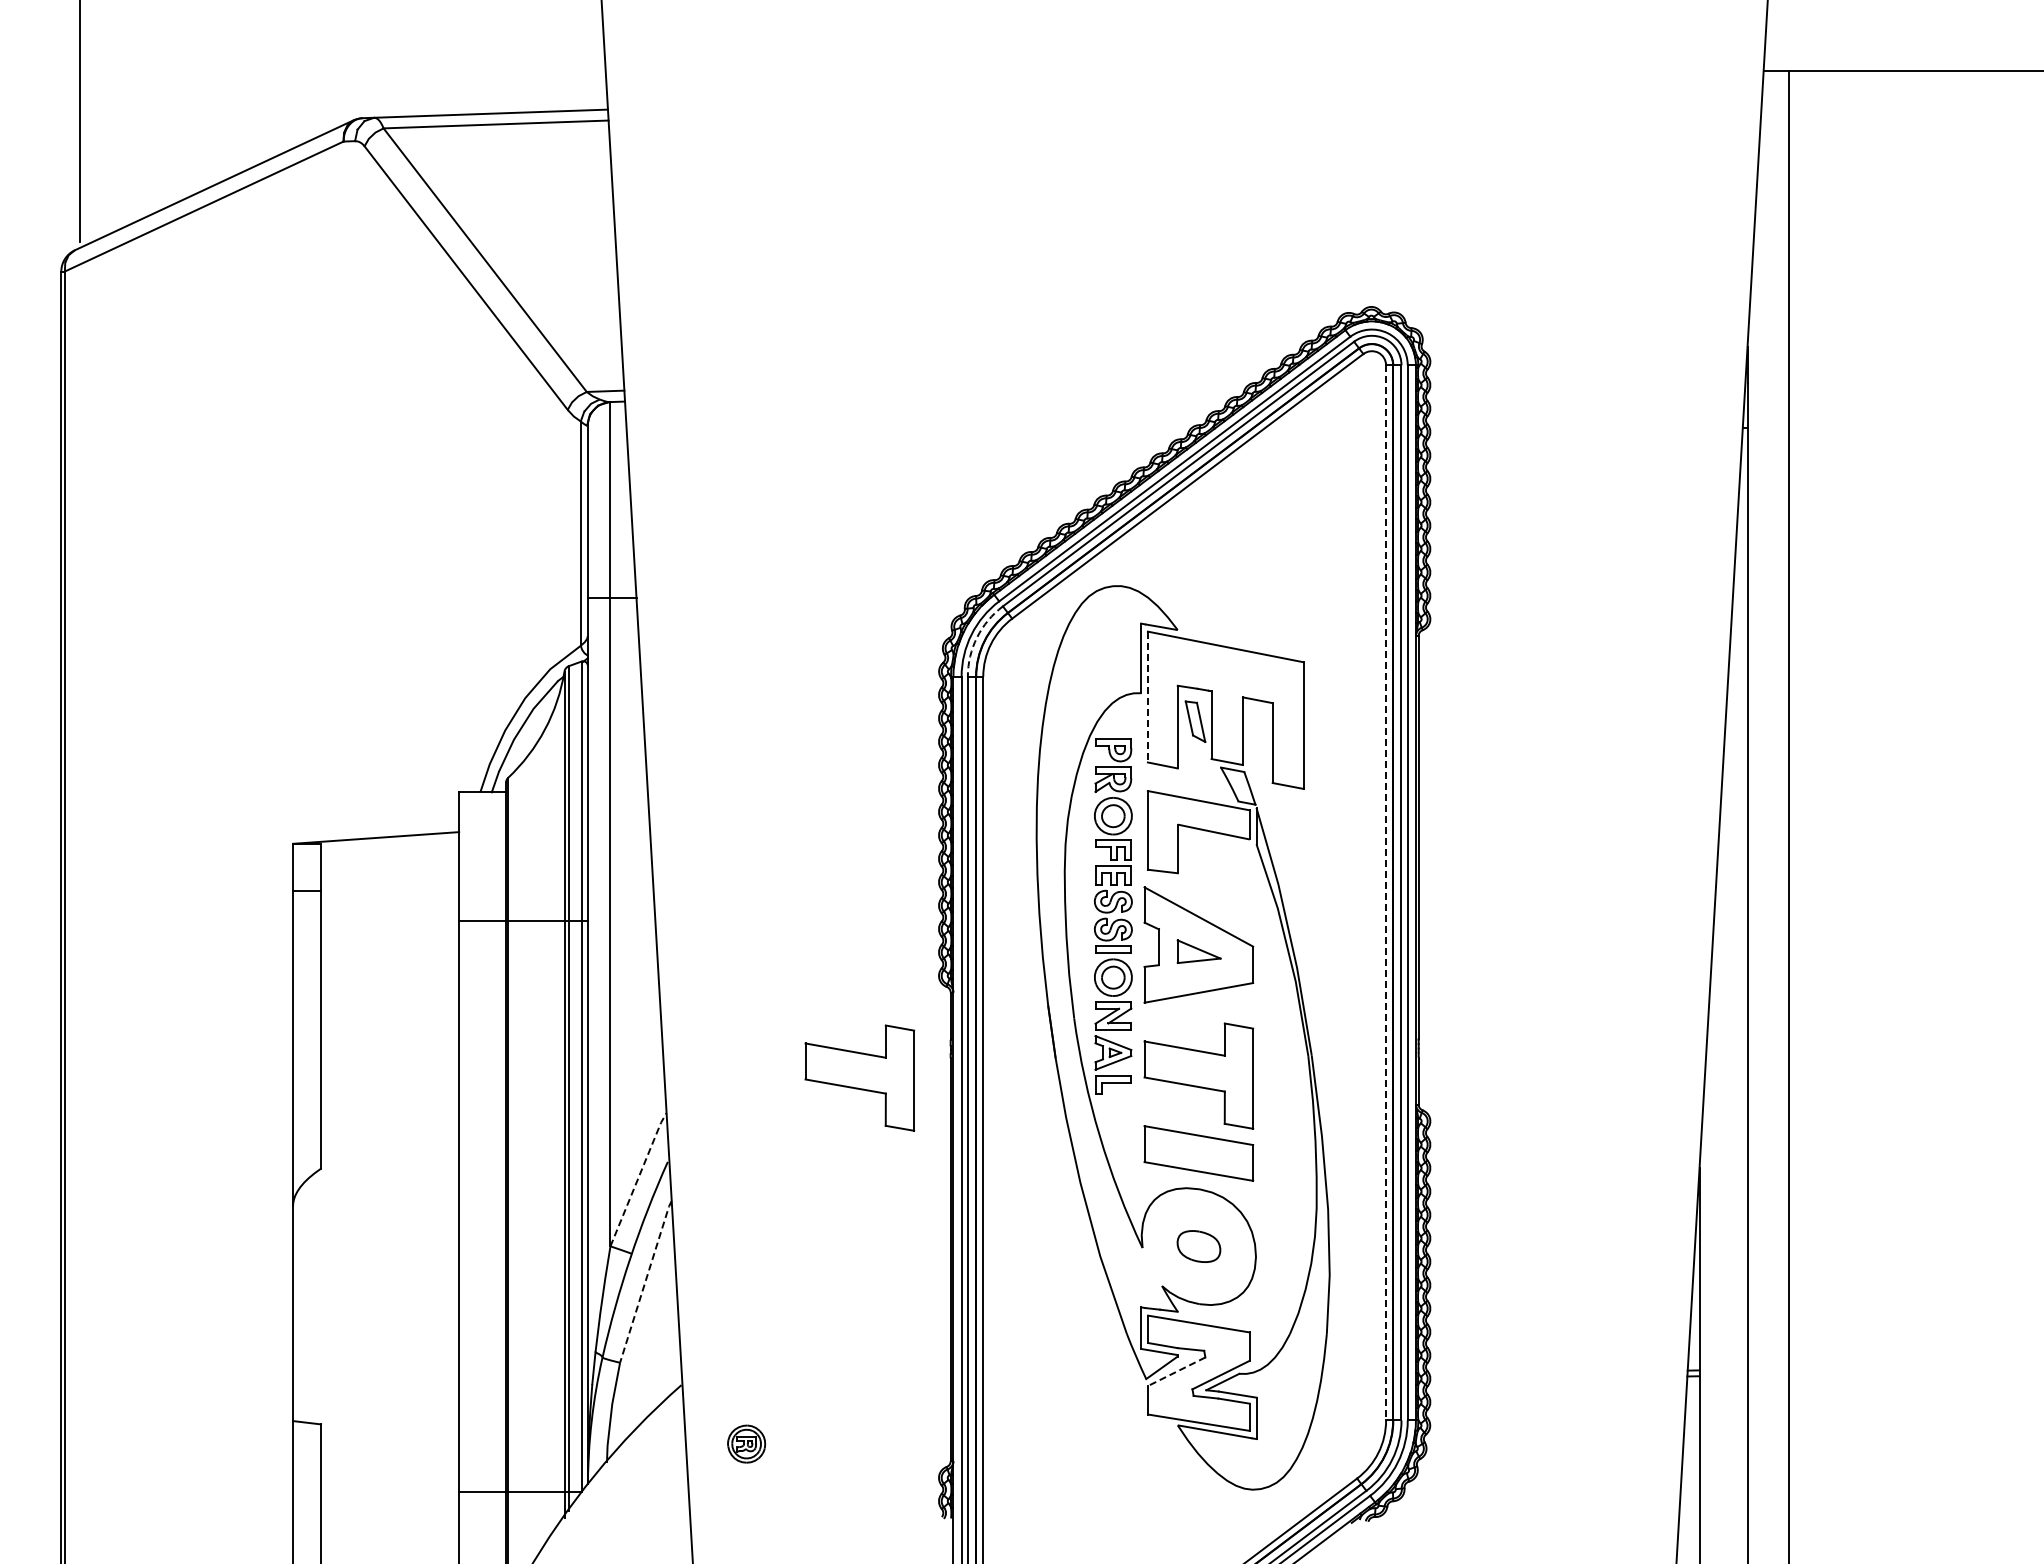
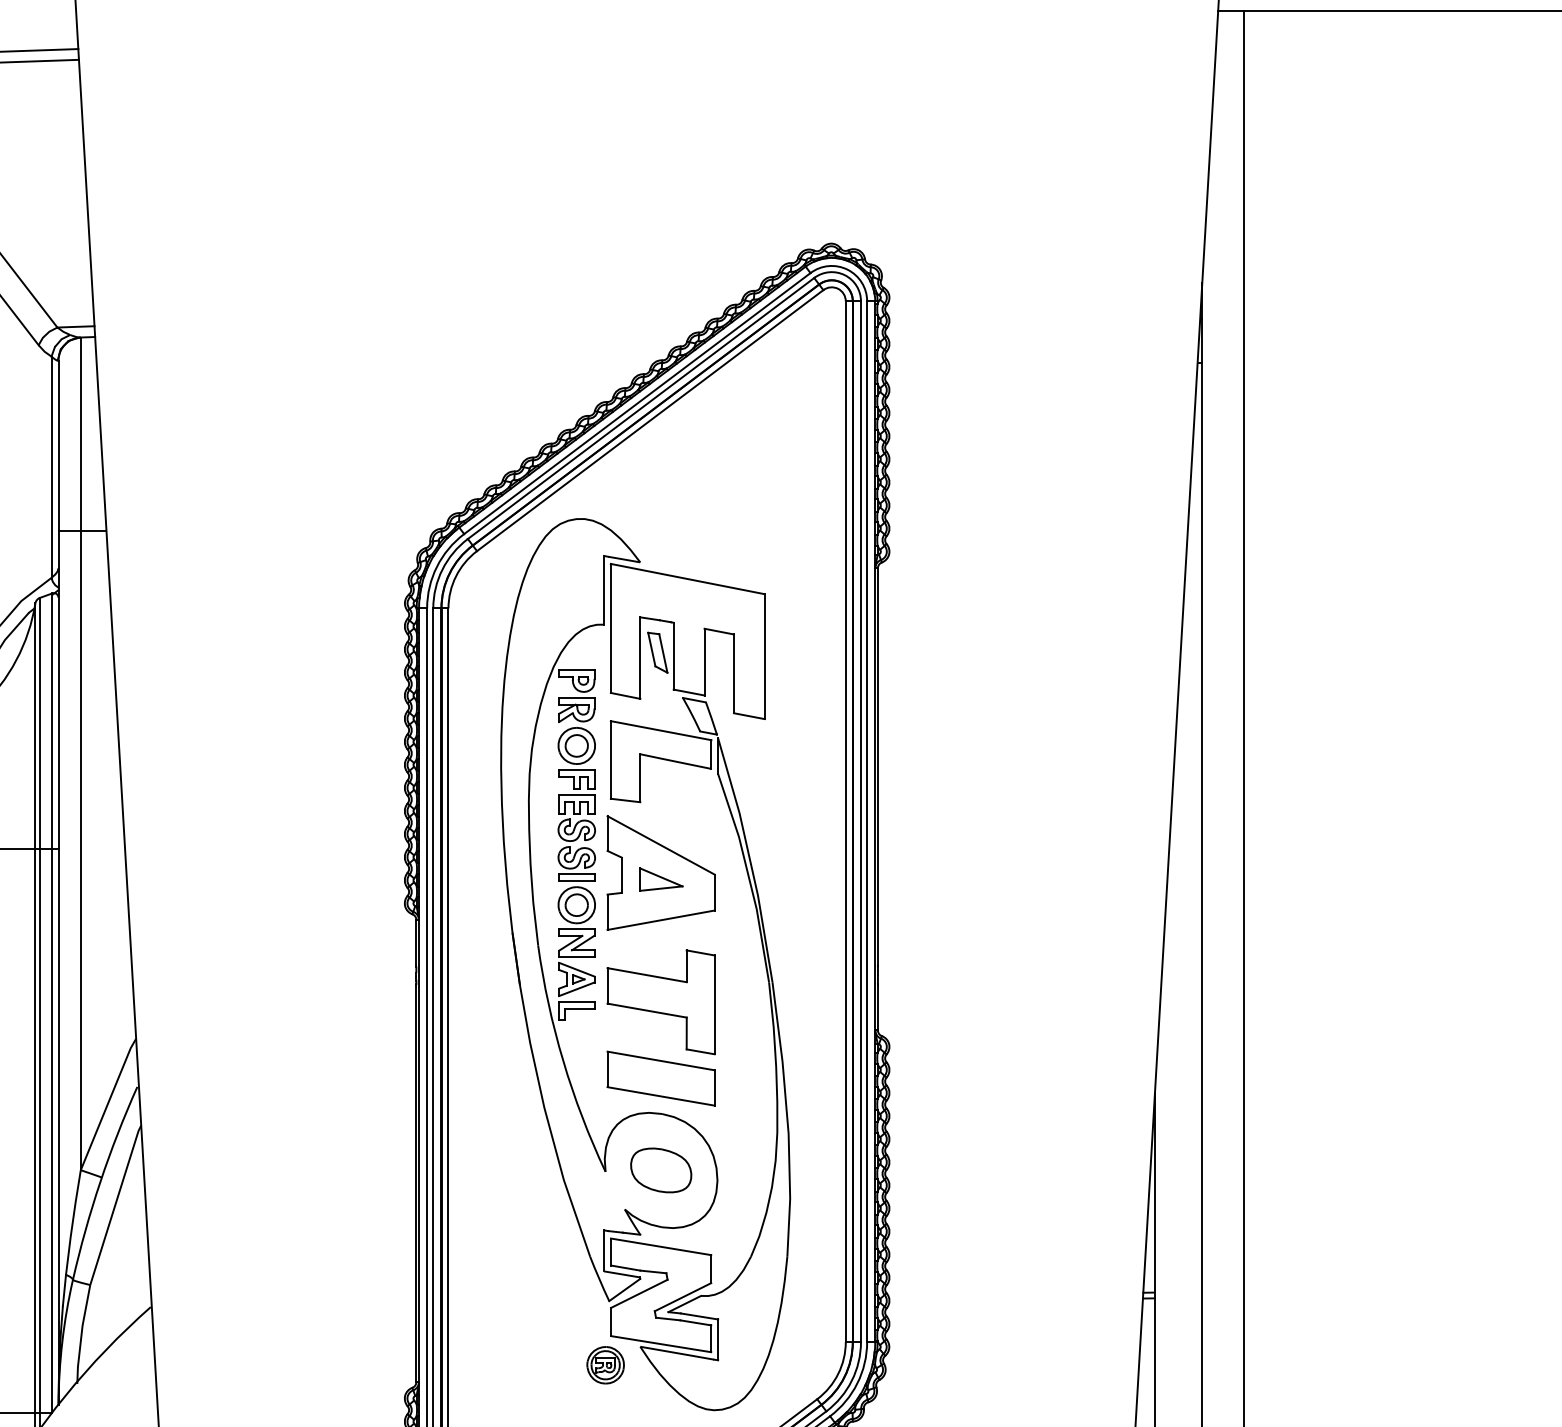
arc: (977, 637) -> (442, 569), dashed -> solid
line: (1147, 697) -> (610, 628), dashed -> solid
line: (1386, 892) -> (846, 821), dashed -> solid
part: (859, 1077) -> (326, 1003), removed
line: (638, 1178) -> (108, 1103), dashed -> solid
part: (1198, 1246) -> (660, 1170), size x1.43
line: (645, 1280) -> (115, 1203), dashed -> solid
line: (1176, 1371) -> (639, 1293), dashed -> solid
part: (746, 1443) -> (605, 1364), moved

